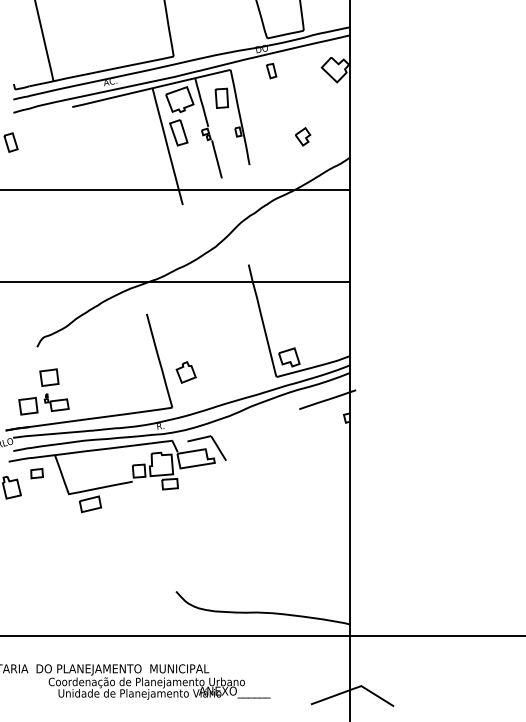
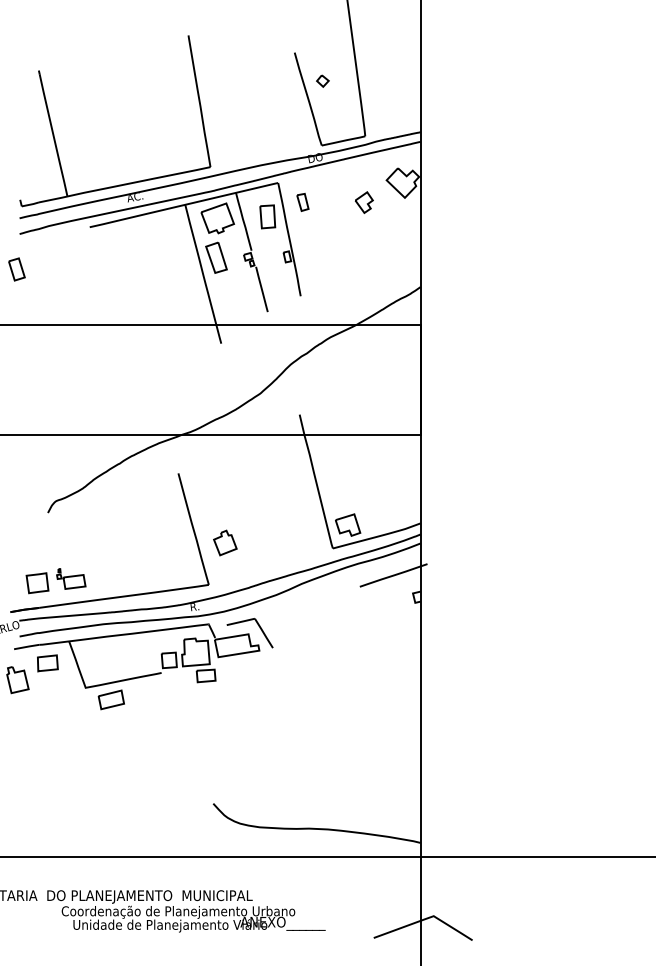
part: (271, 71) -> (302, 202), moved
part: (303, 136) -> (364, 202), moved
part: (49, 377) -> (62, 549), removed
part: (36, 473) -> (47, 663), size x1.43

